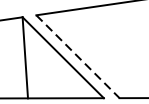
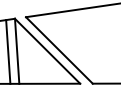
line: (78, 56) -> (59, 50), dashed -> solid
line: (14, 58) -> (8, 51), added

